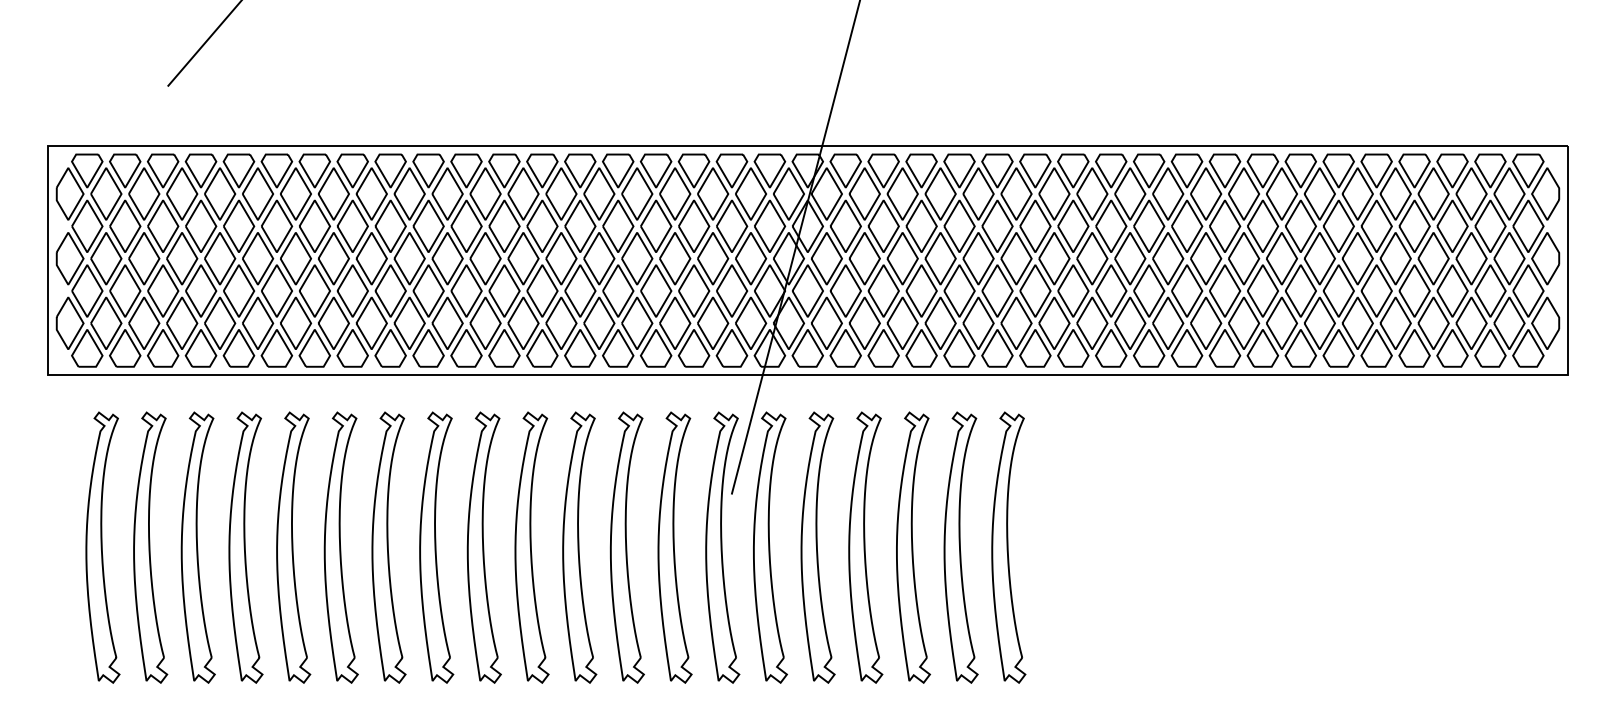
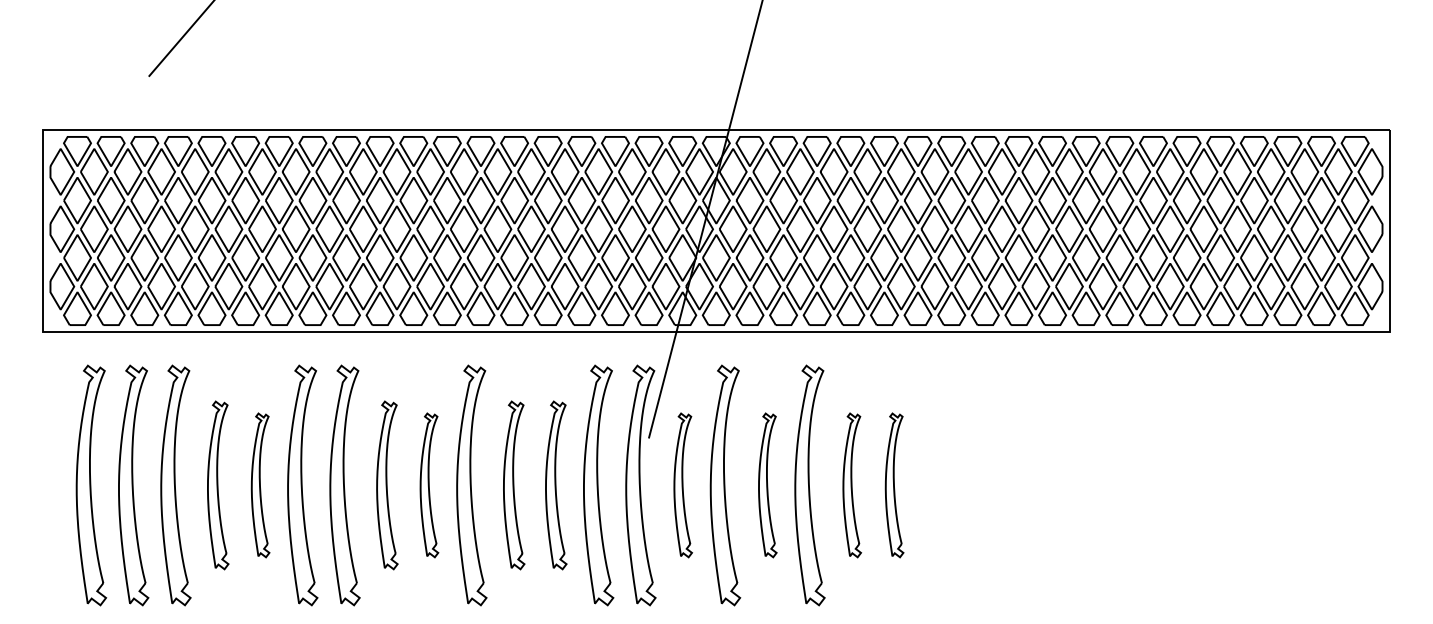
part: (245, 547) -> (217, 485), size x0.7
part: (293, 547) -> (260, 485), size x0.6
part: (436, 547) -> (387, 485), size x0.7
part: (483, 547) -> (428, 485), size x0.6
part: (579, 547) -> (513, 485), size x0.7
part: (626, 547) -> (555, 485), size x0.7
part: (770, 547) -> (683, 485), size x0.6
part: (865, 547) -> (767, 485), size x0.6
part: (960, 547) -> (851, 485), size x0.6
part: (1008, 547) -> (894, 485), size x0.6

